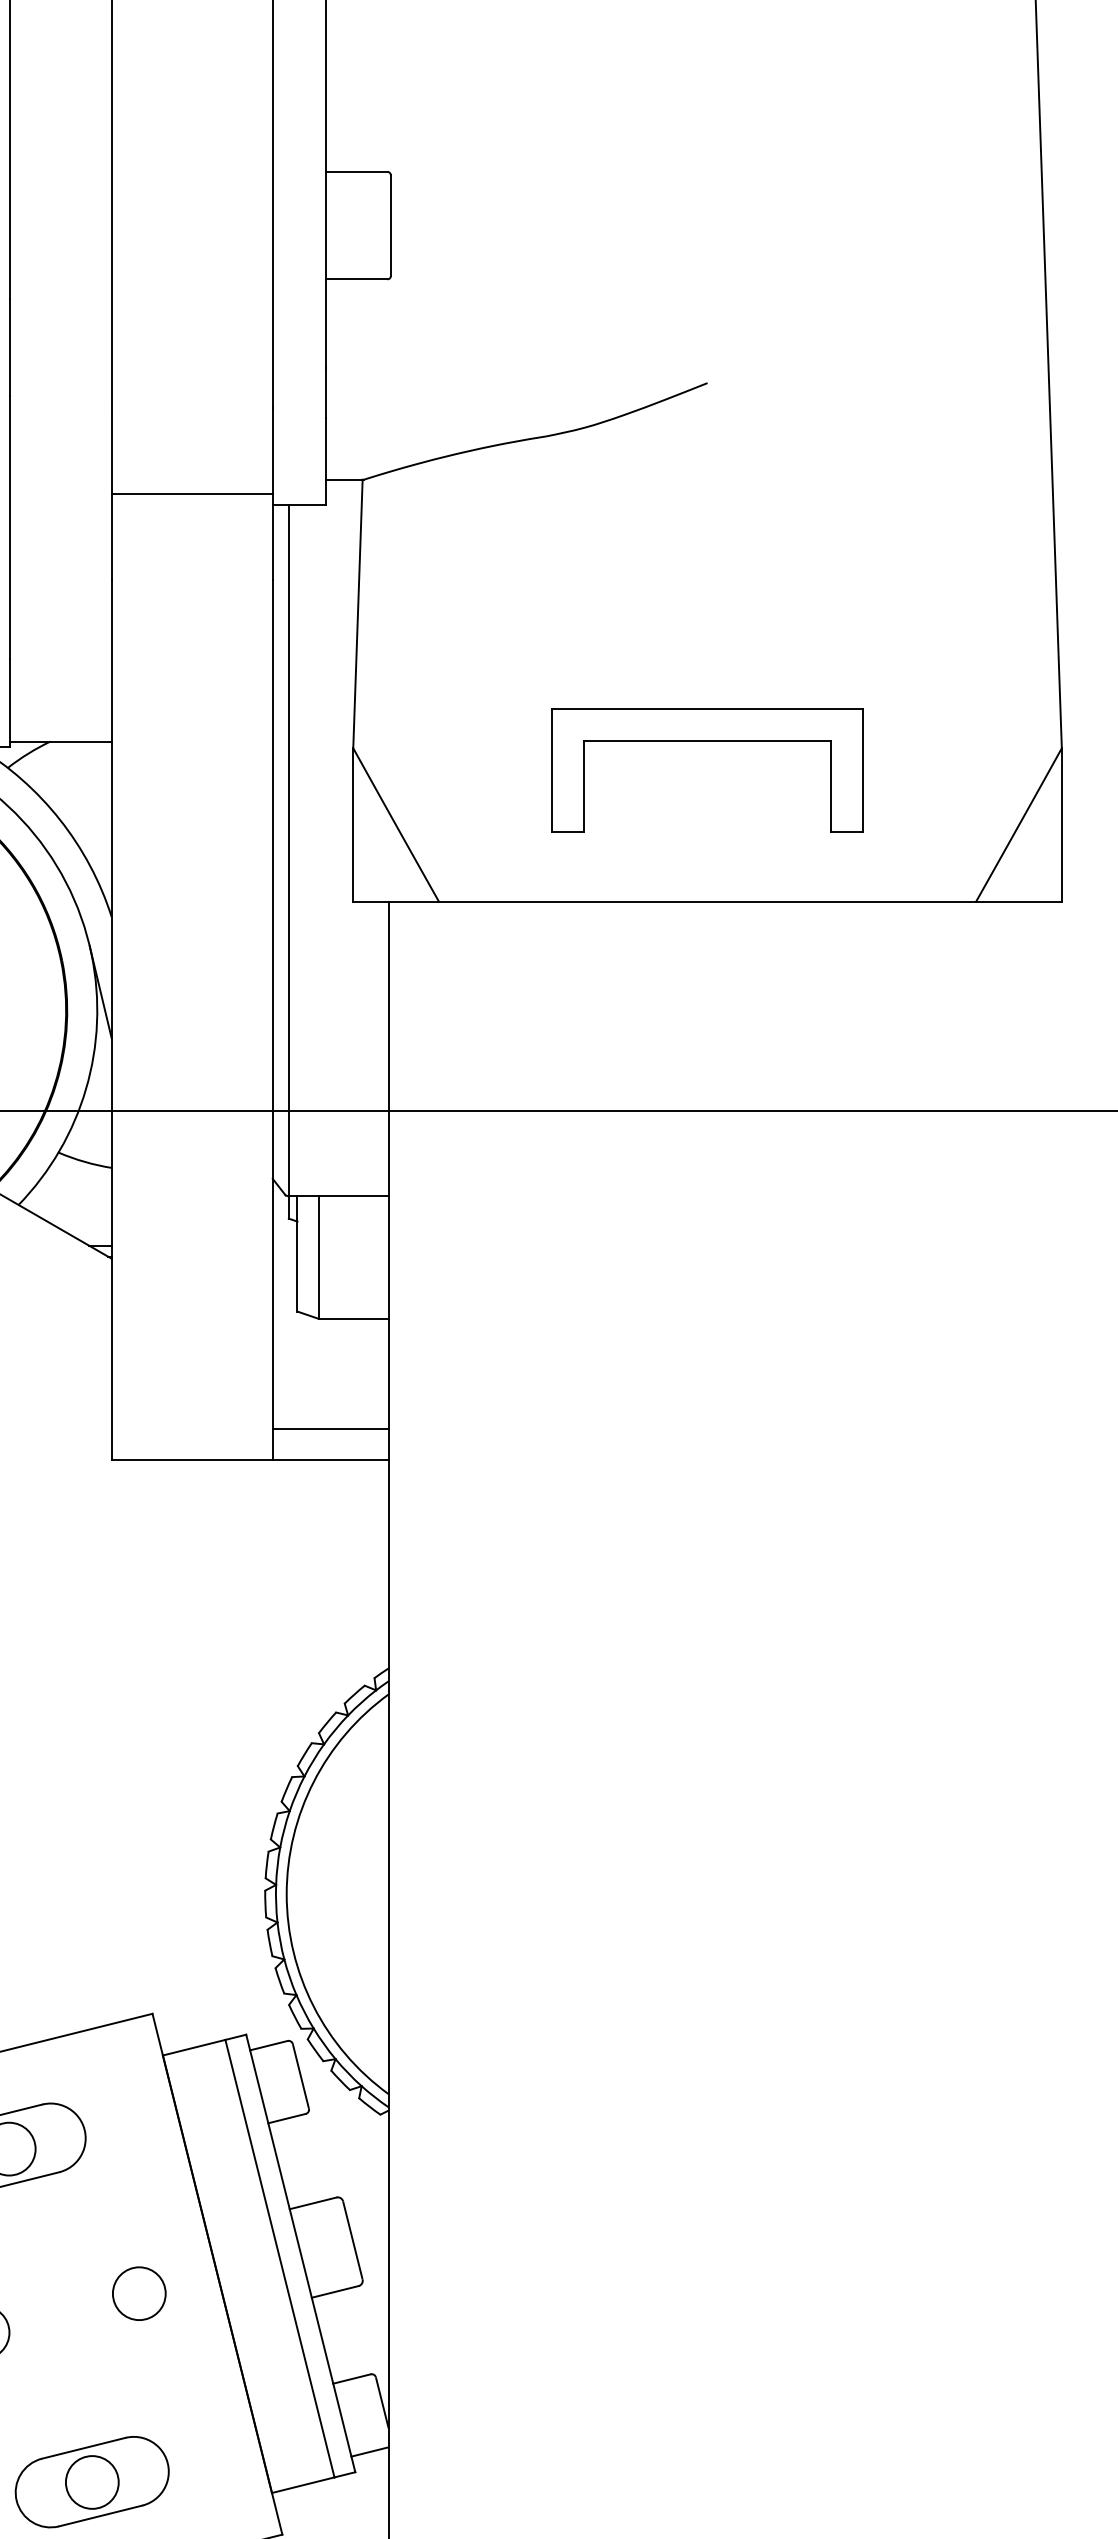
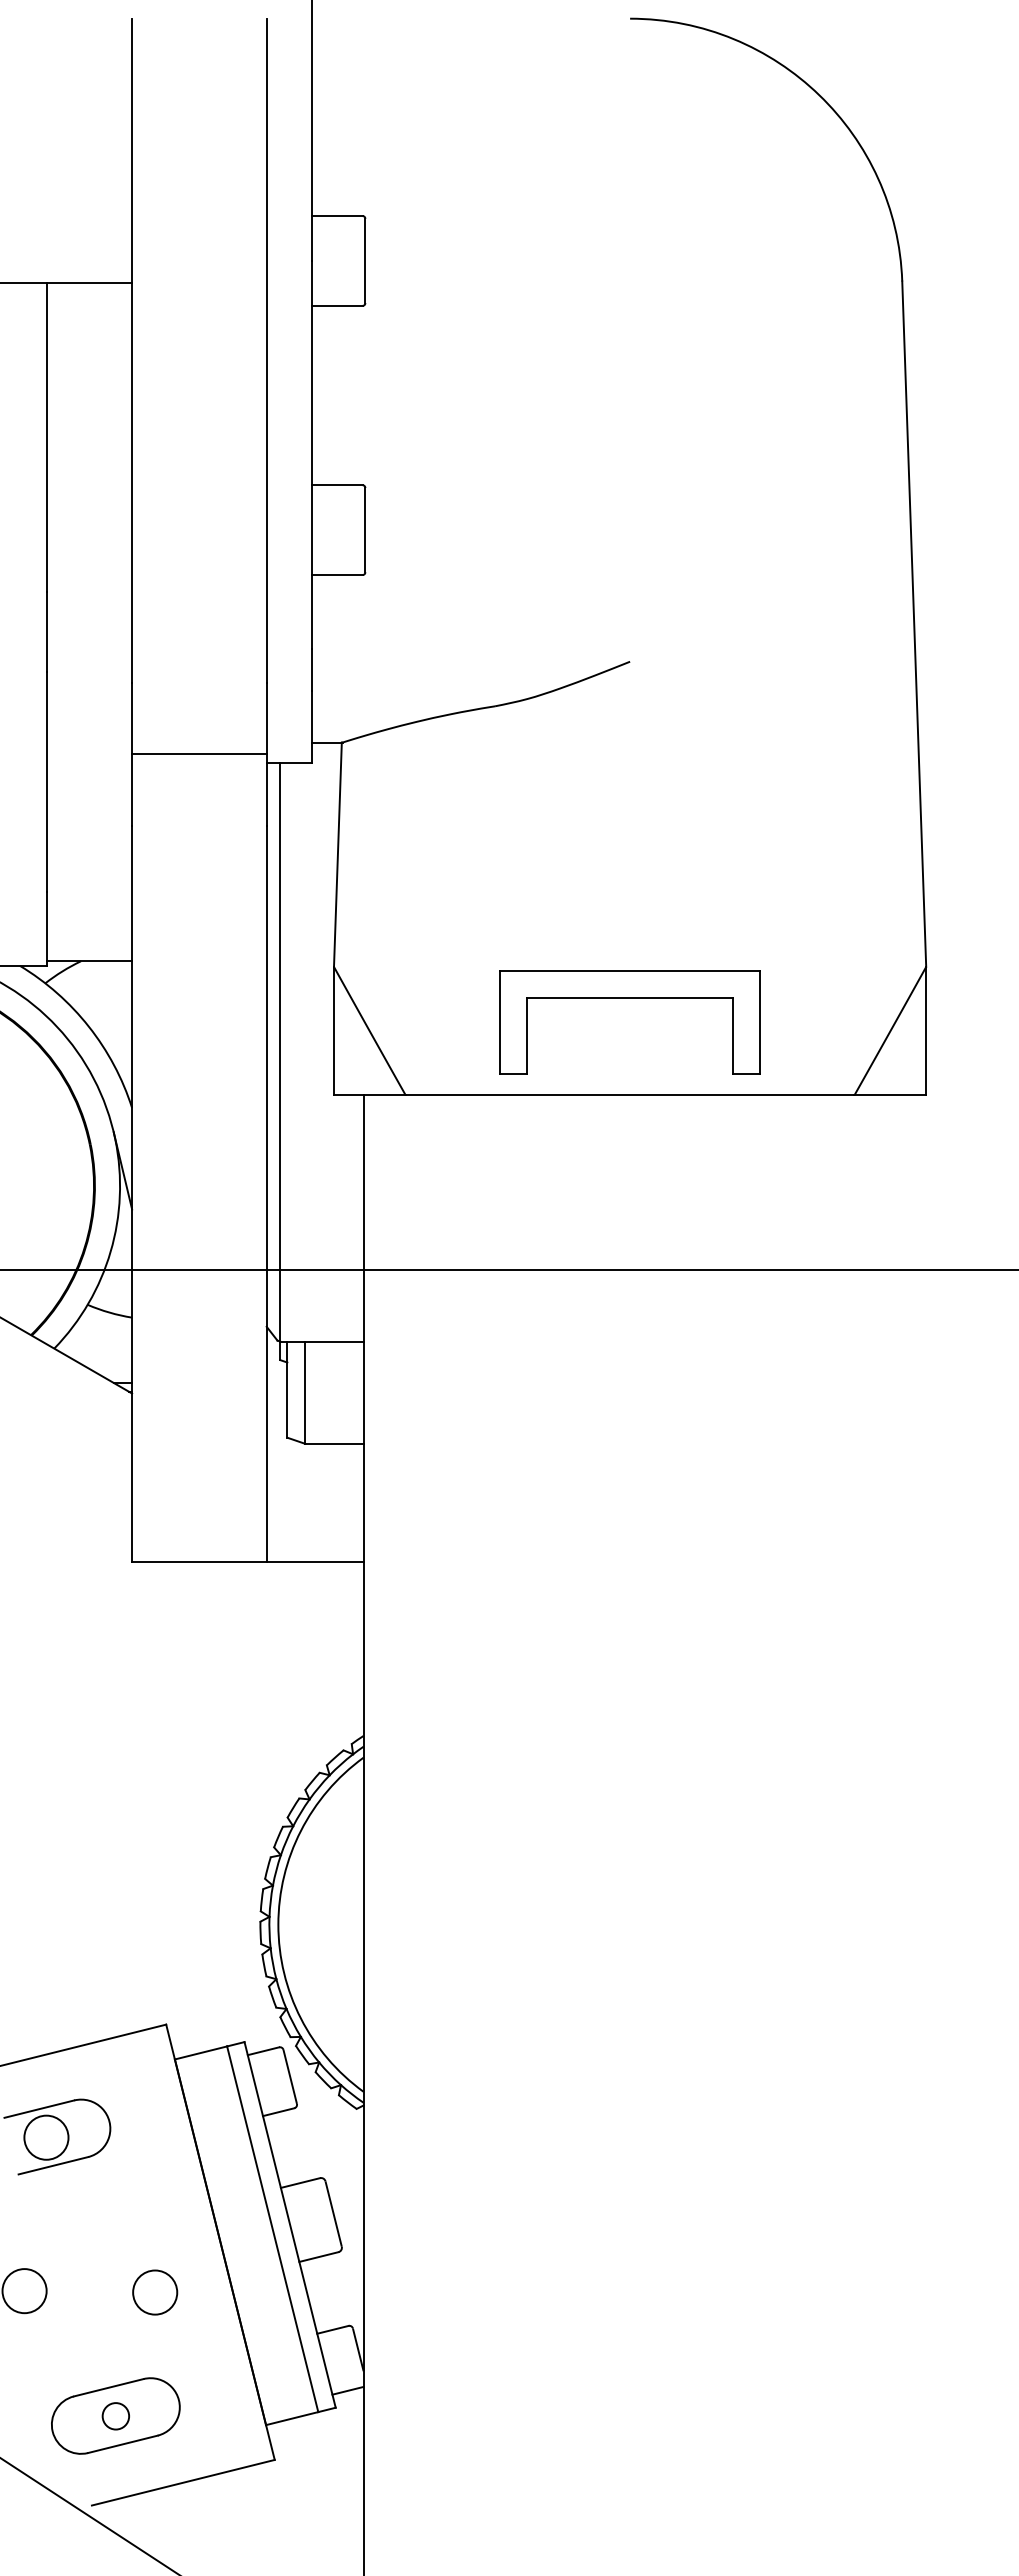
part: (706, 741) -> (629, 998), moved
line: (329, 1429) -> (314, 1536), removed
circle: (139, 2293) -> (155, 2292), moved
circle: (91, 2482) -> (115, 2416), size x0.6

